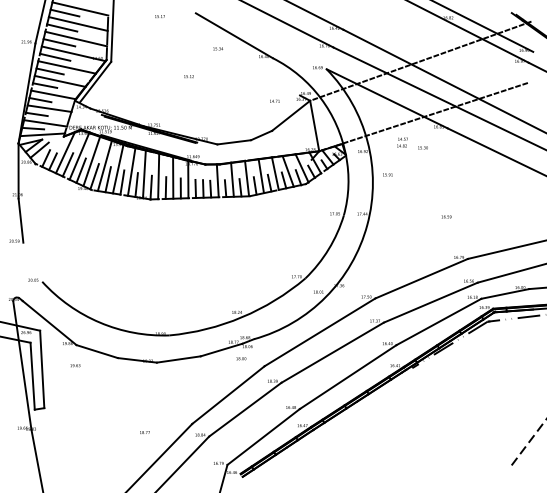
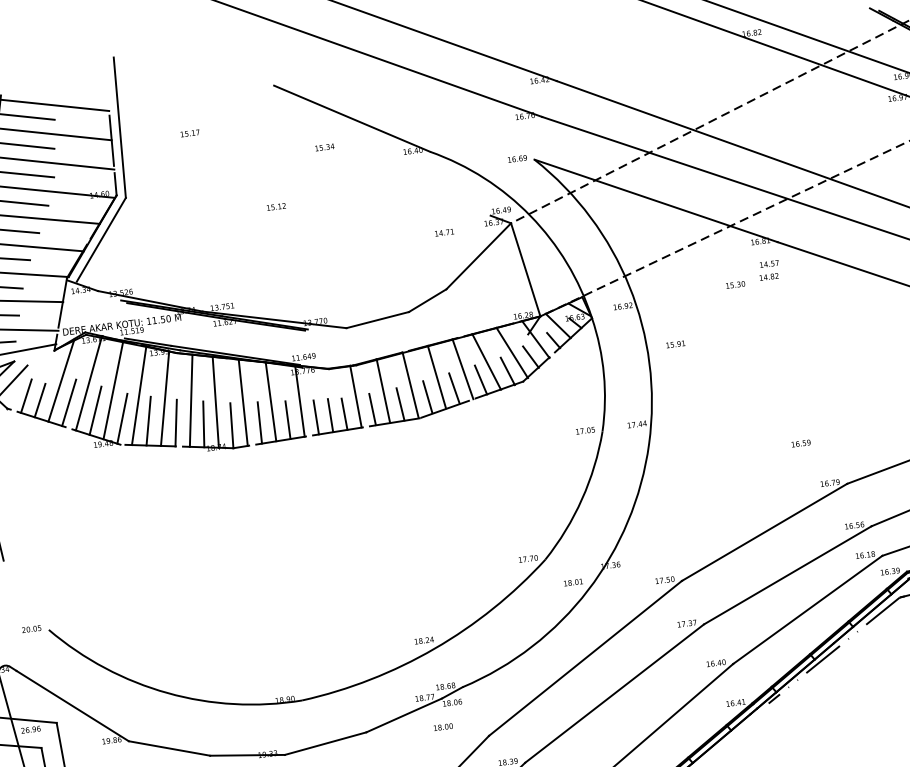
text: (159, 16) -> (189, 133), moved
text: (402, 142) -> (769, 270), moved
text: (446, 216) -> (800, 442), moved

